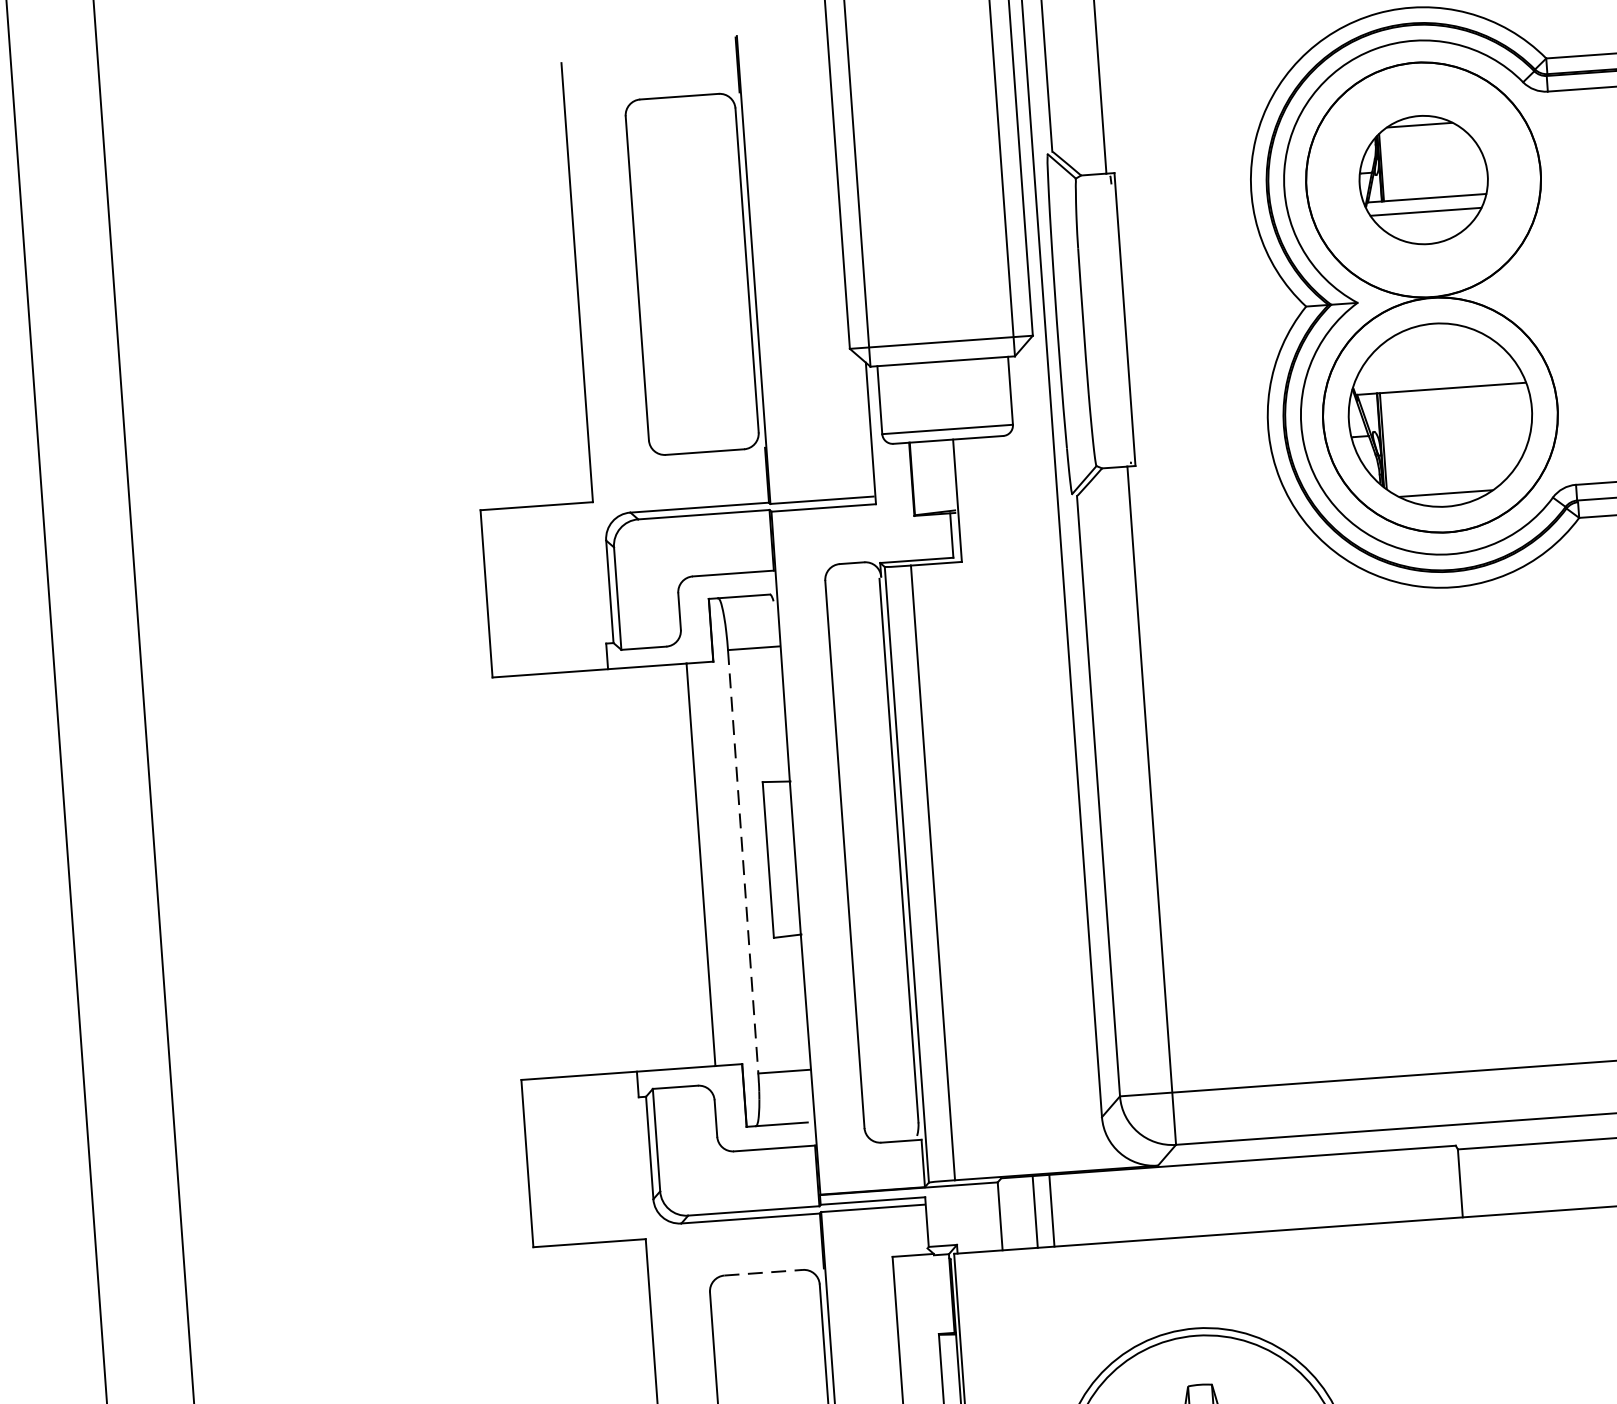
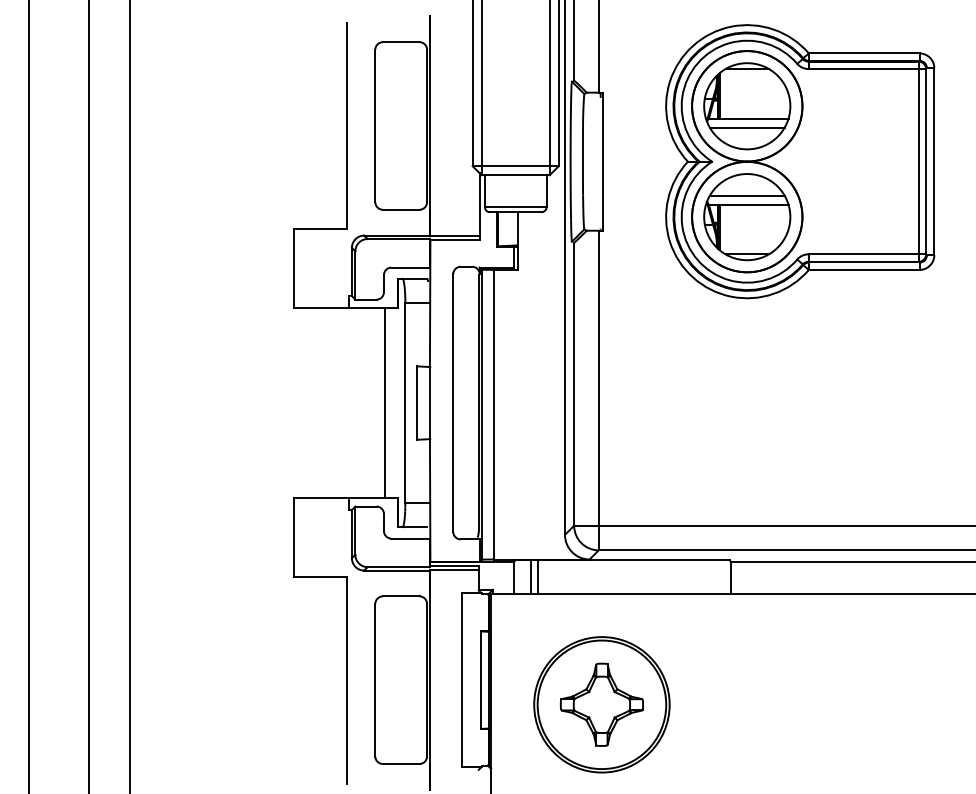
part: (1424, 180) -> (747, 106), size x1.43
line: (1437, 369) -> (747, 195), added
line: (743, 862) -> (405, 403), dashed -> solid
line: (764, 1272) -> (401, 596), dashed -> solid

